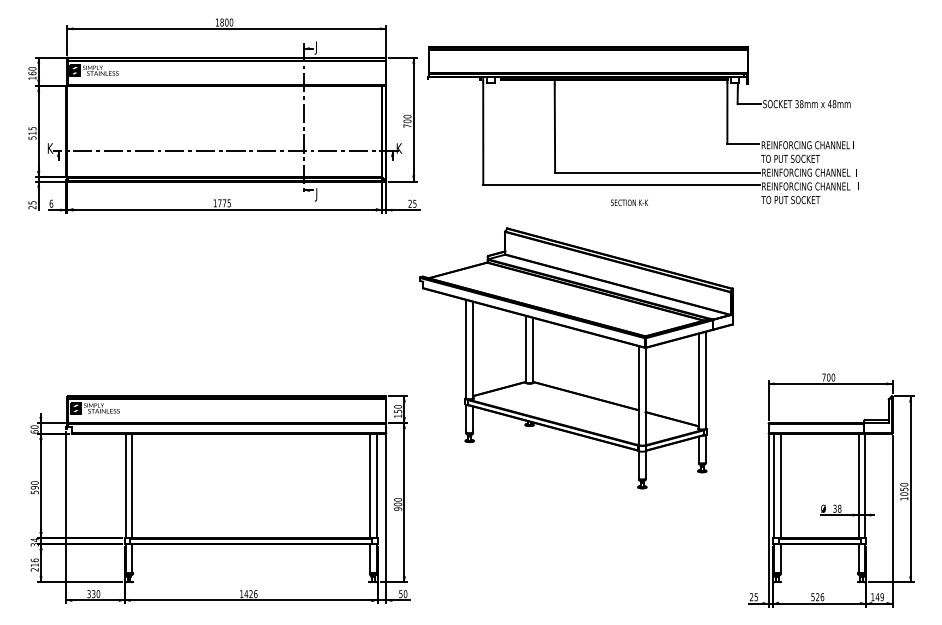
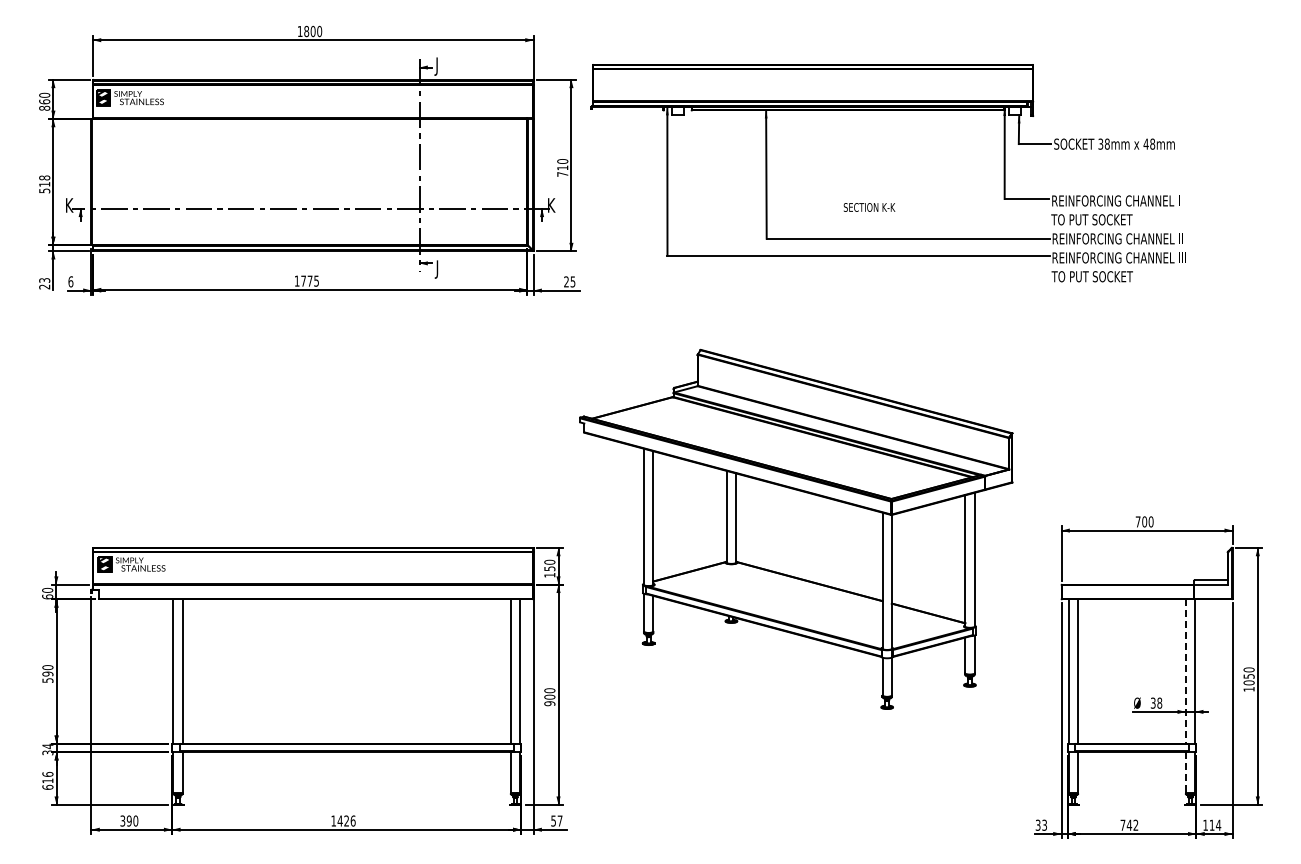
text: (32, 77) -> (44, 107), 160 -> 860
text: (407, 121) -> (562, 167), 700 -> 710
text: (32, 128) -> (44, 177), 515 -> 518
text: (31, 202) -> (43, 280), 25 -> 23
text: (629, 202) -> (869, 207), moved
part: (576, 357) -> (796, 528), moved
line: (858, 486) -> (1185, 672), solid -> dashed
line: (858, 558) -> (1185, 772), solid -> dashed
text: (34, 569) -> (47, 786), 216 -> 616
text: (93, 593) -> (128, 820), 330 -> 390
text: (405, 593) -> (559, 820), 50 -> 57
text: (753, 596) -> (1040, 824), 25 -> 33
text: (817, 596) -> (1129, 824), 526 -> 742
text: (880, 596) -> (1215, 824), 149 -> 114

